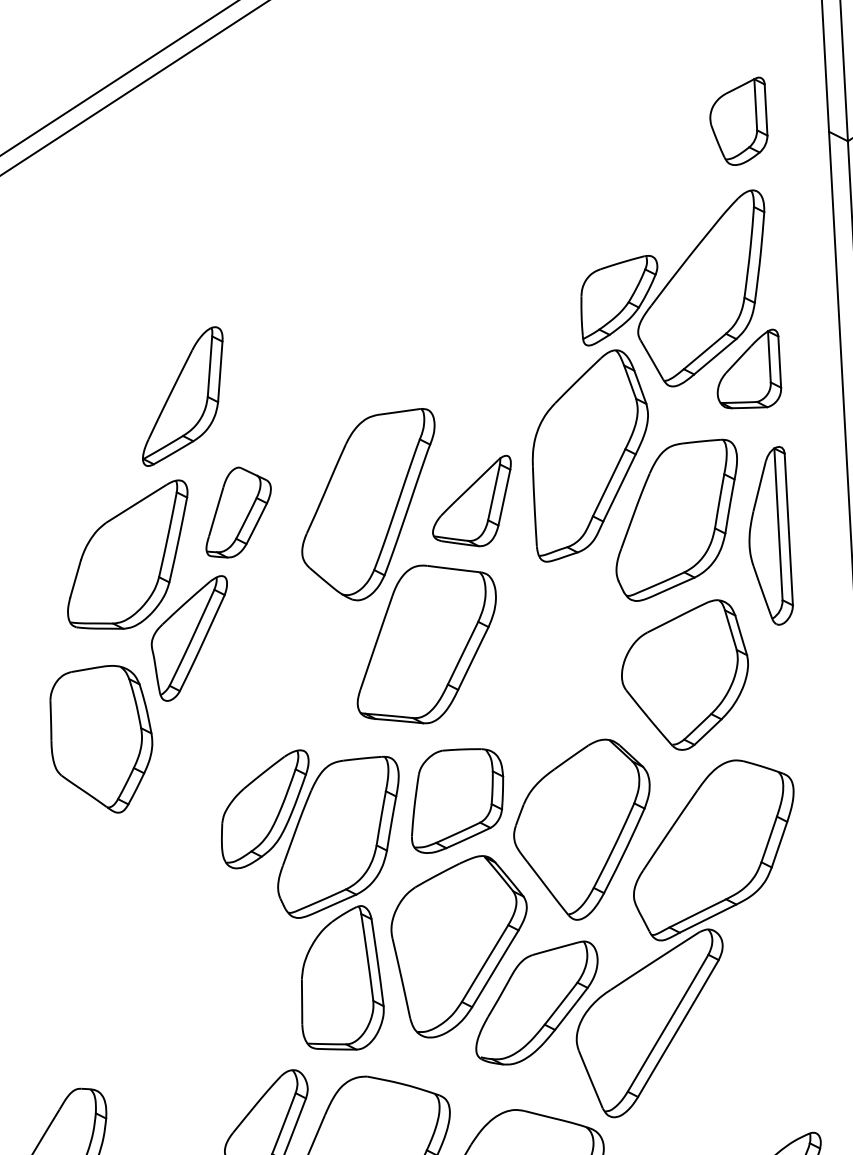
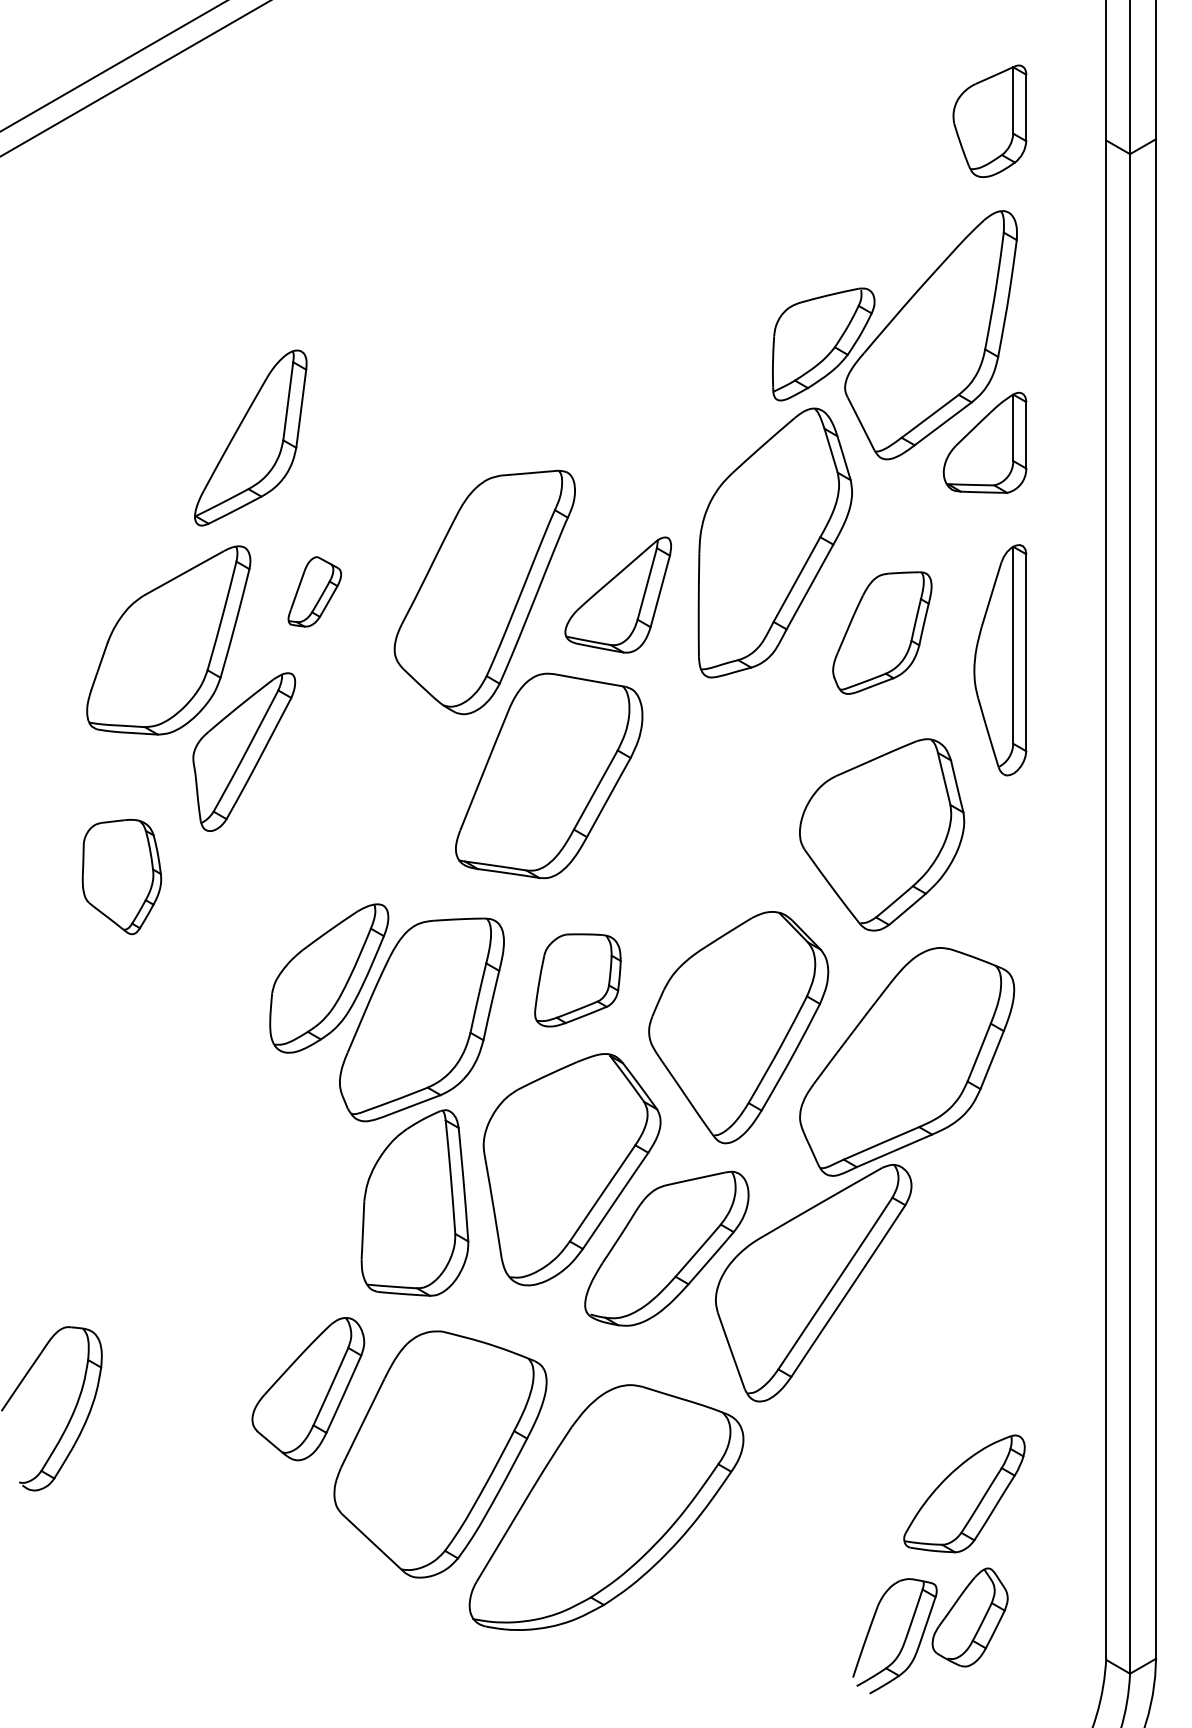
part: (238, 512) -> (314, 591), size x0.6
part: (677, 519) -> (882, 632), size x0.6
part: (101, 739) -> (121, 876), size x0.6
part: (456, 800) -> (577, 980), size x0.7

